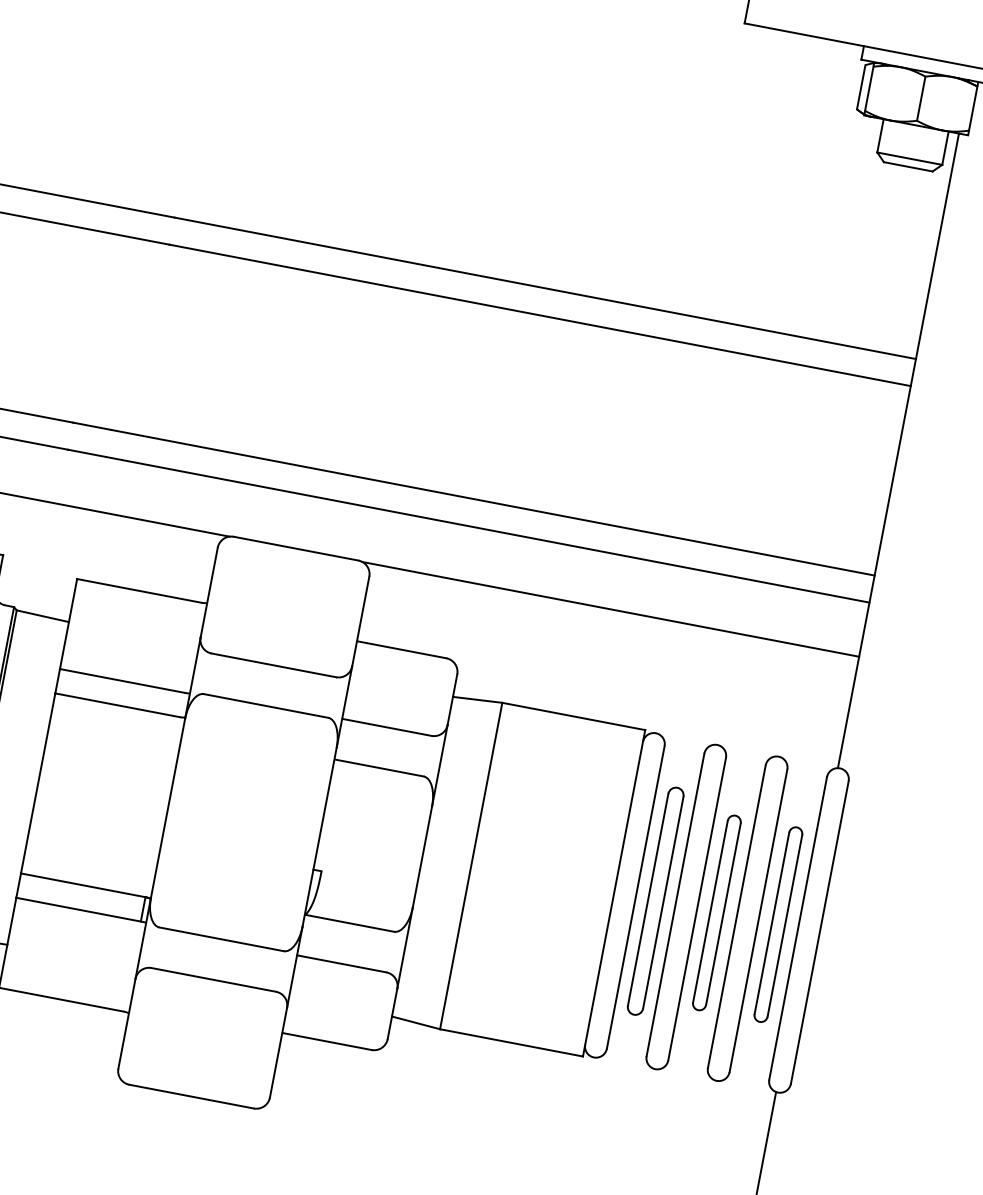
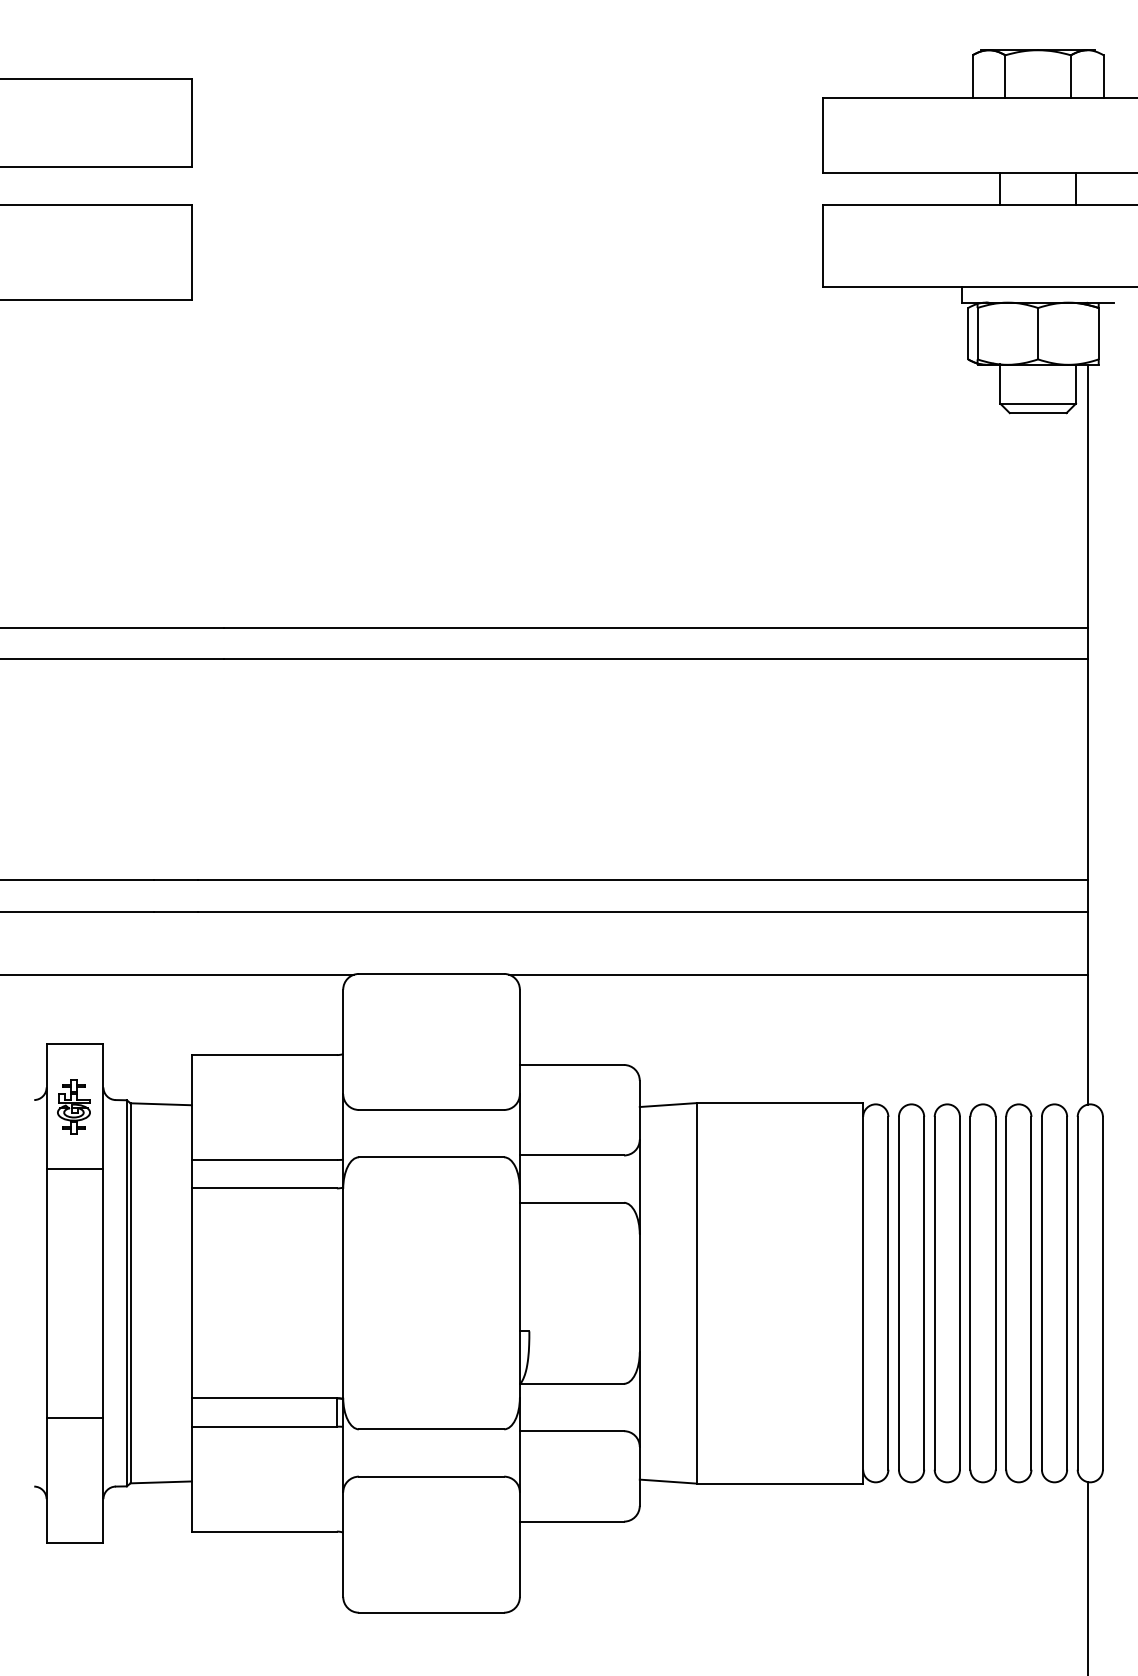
part: (655, 901) -> (911, 1293), size x1.43
part: (716, 912) -> (982, 1293), size x1.67
part: (778, 924) -> (1054, 1293), size x1.67

